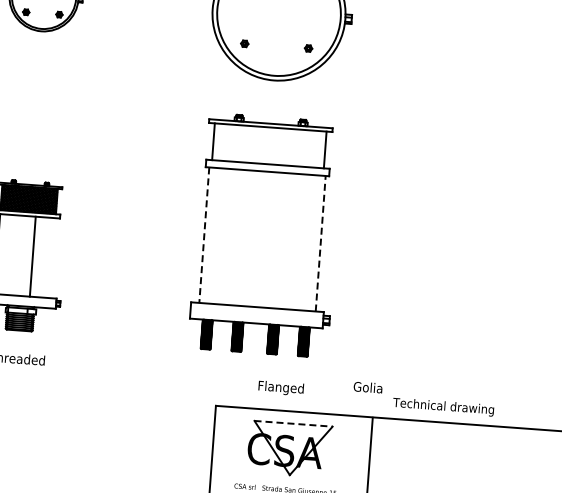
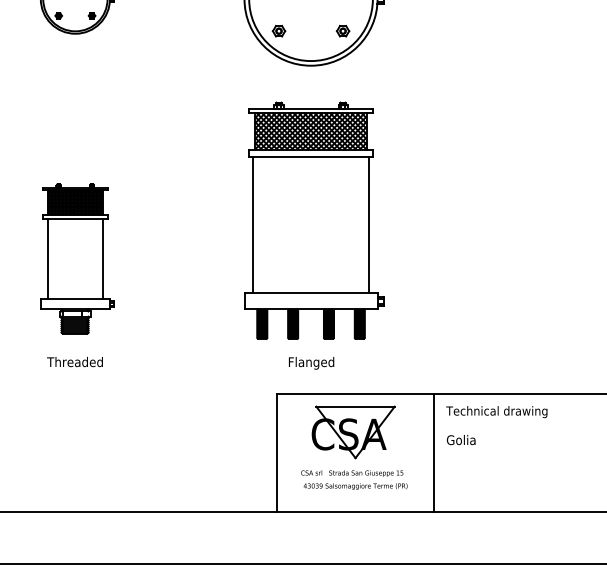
part: (244, 43) -> (278, 31), size x1.67
part: (308, 48) -> (342, 31), size x1.67
hatch: (269, 145) -> (311, 130), added
line: (204, 235) -> (252, 225), dashed -> solid
line: (320, 244) -> (369, 225), dashed -> solid
line: (33, 257) -> (103, 259), moved
text: (367, 387) -> (460, 440), moved
text: (281, 388) -> (311, 363), moved
text: (443, 407) -> (496, 412), moved
line: (294, 423) -> (356, 406), dashed -> solid

